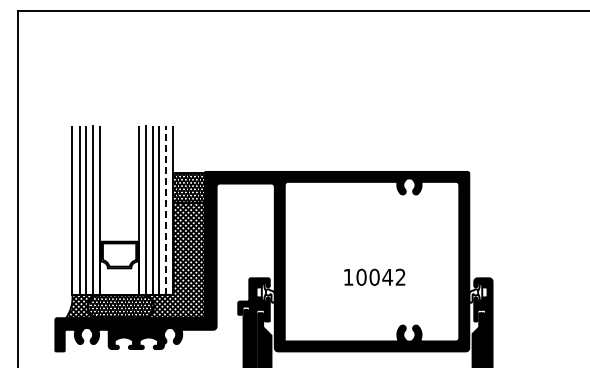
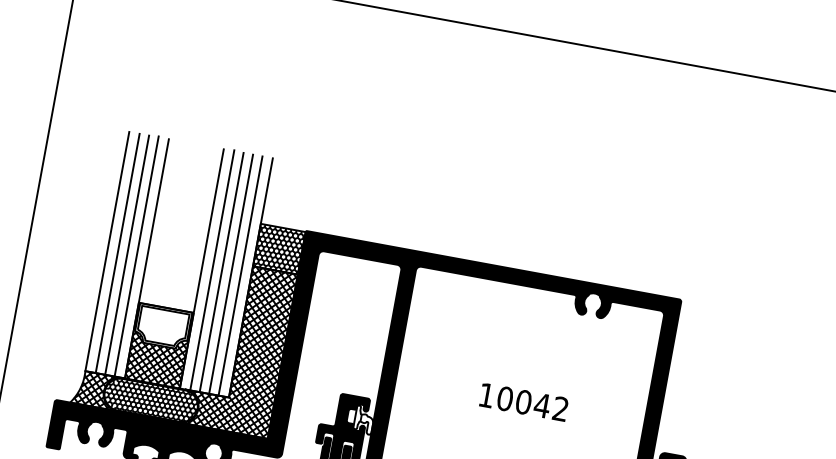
line: (166, 209) -> (241, 274), dashed -> solid
text: (374, 276) -> (523, 401), moved
hatch: (119, 277) -> (156, 358), added

